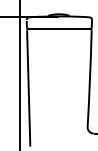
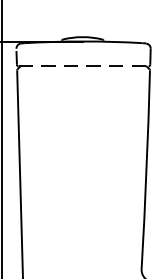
line: (59, 28) -> (83, 66), solid -> dashed

